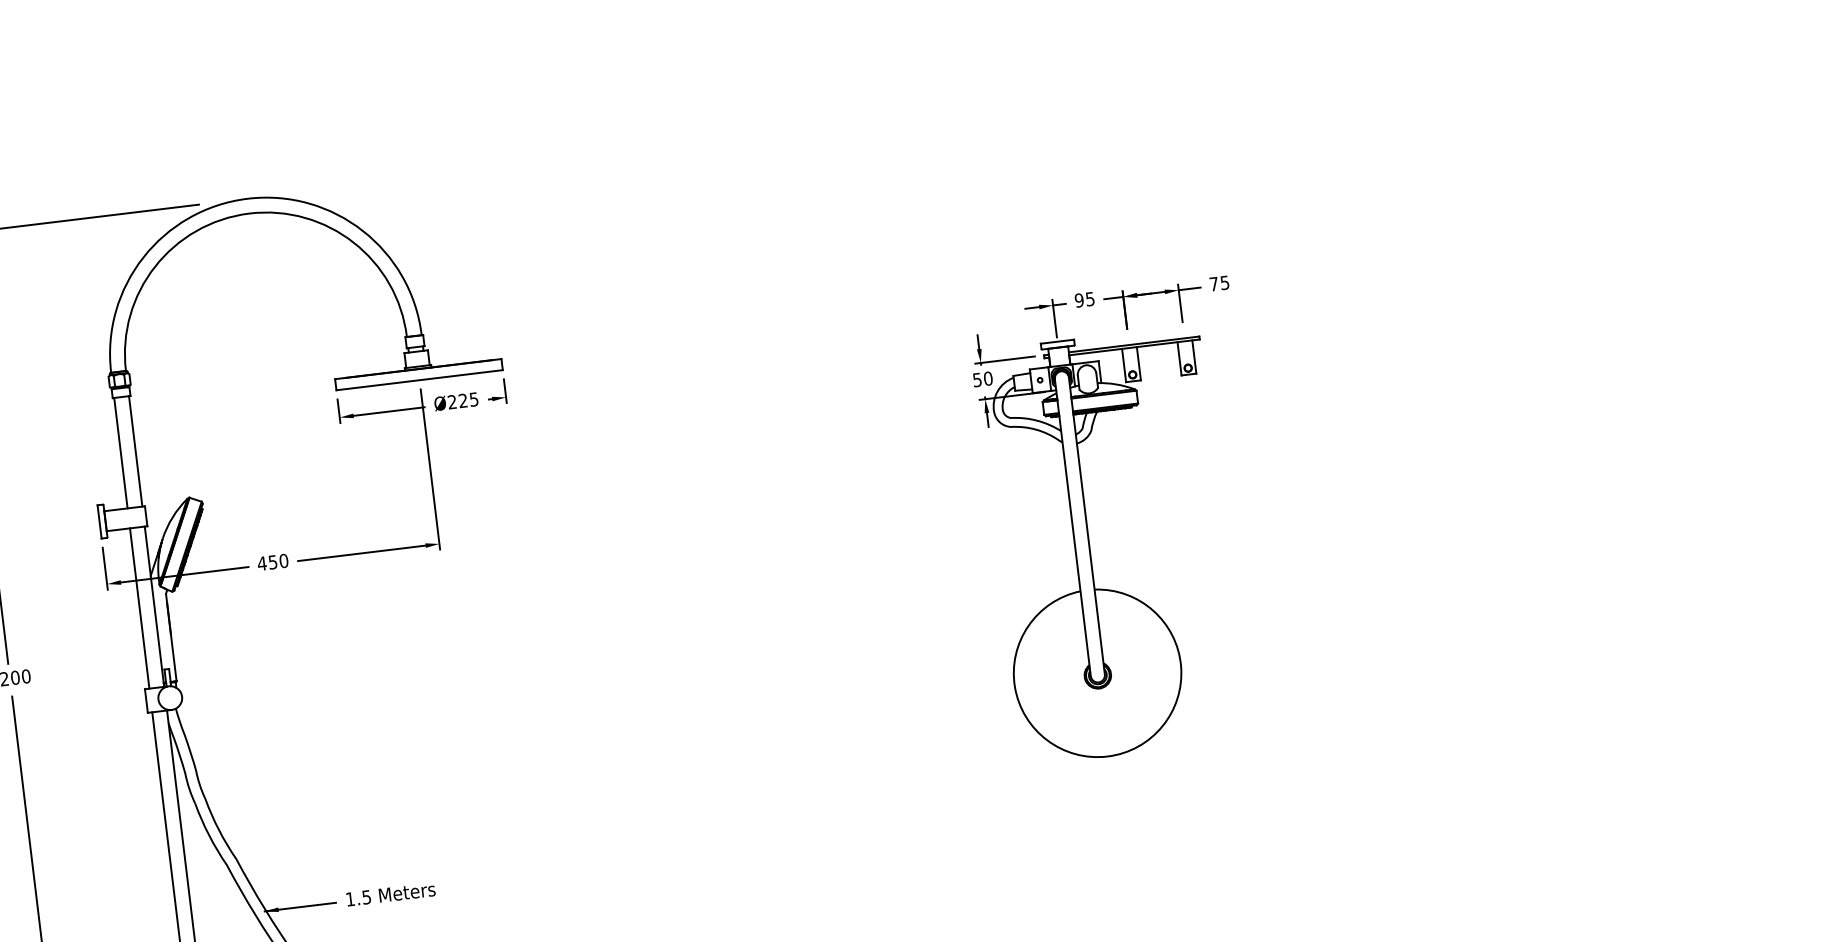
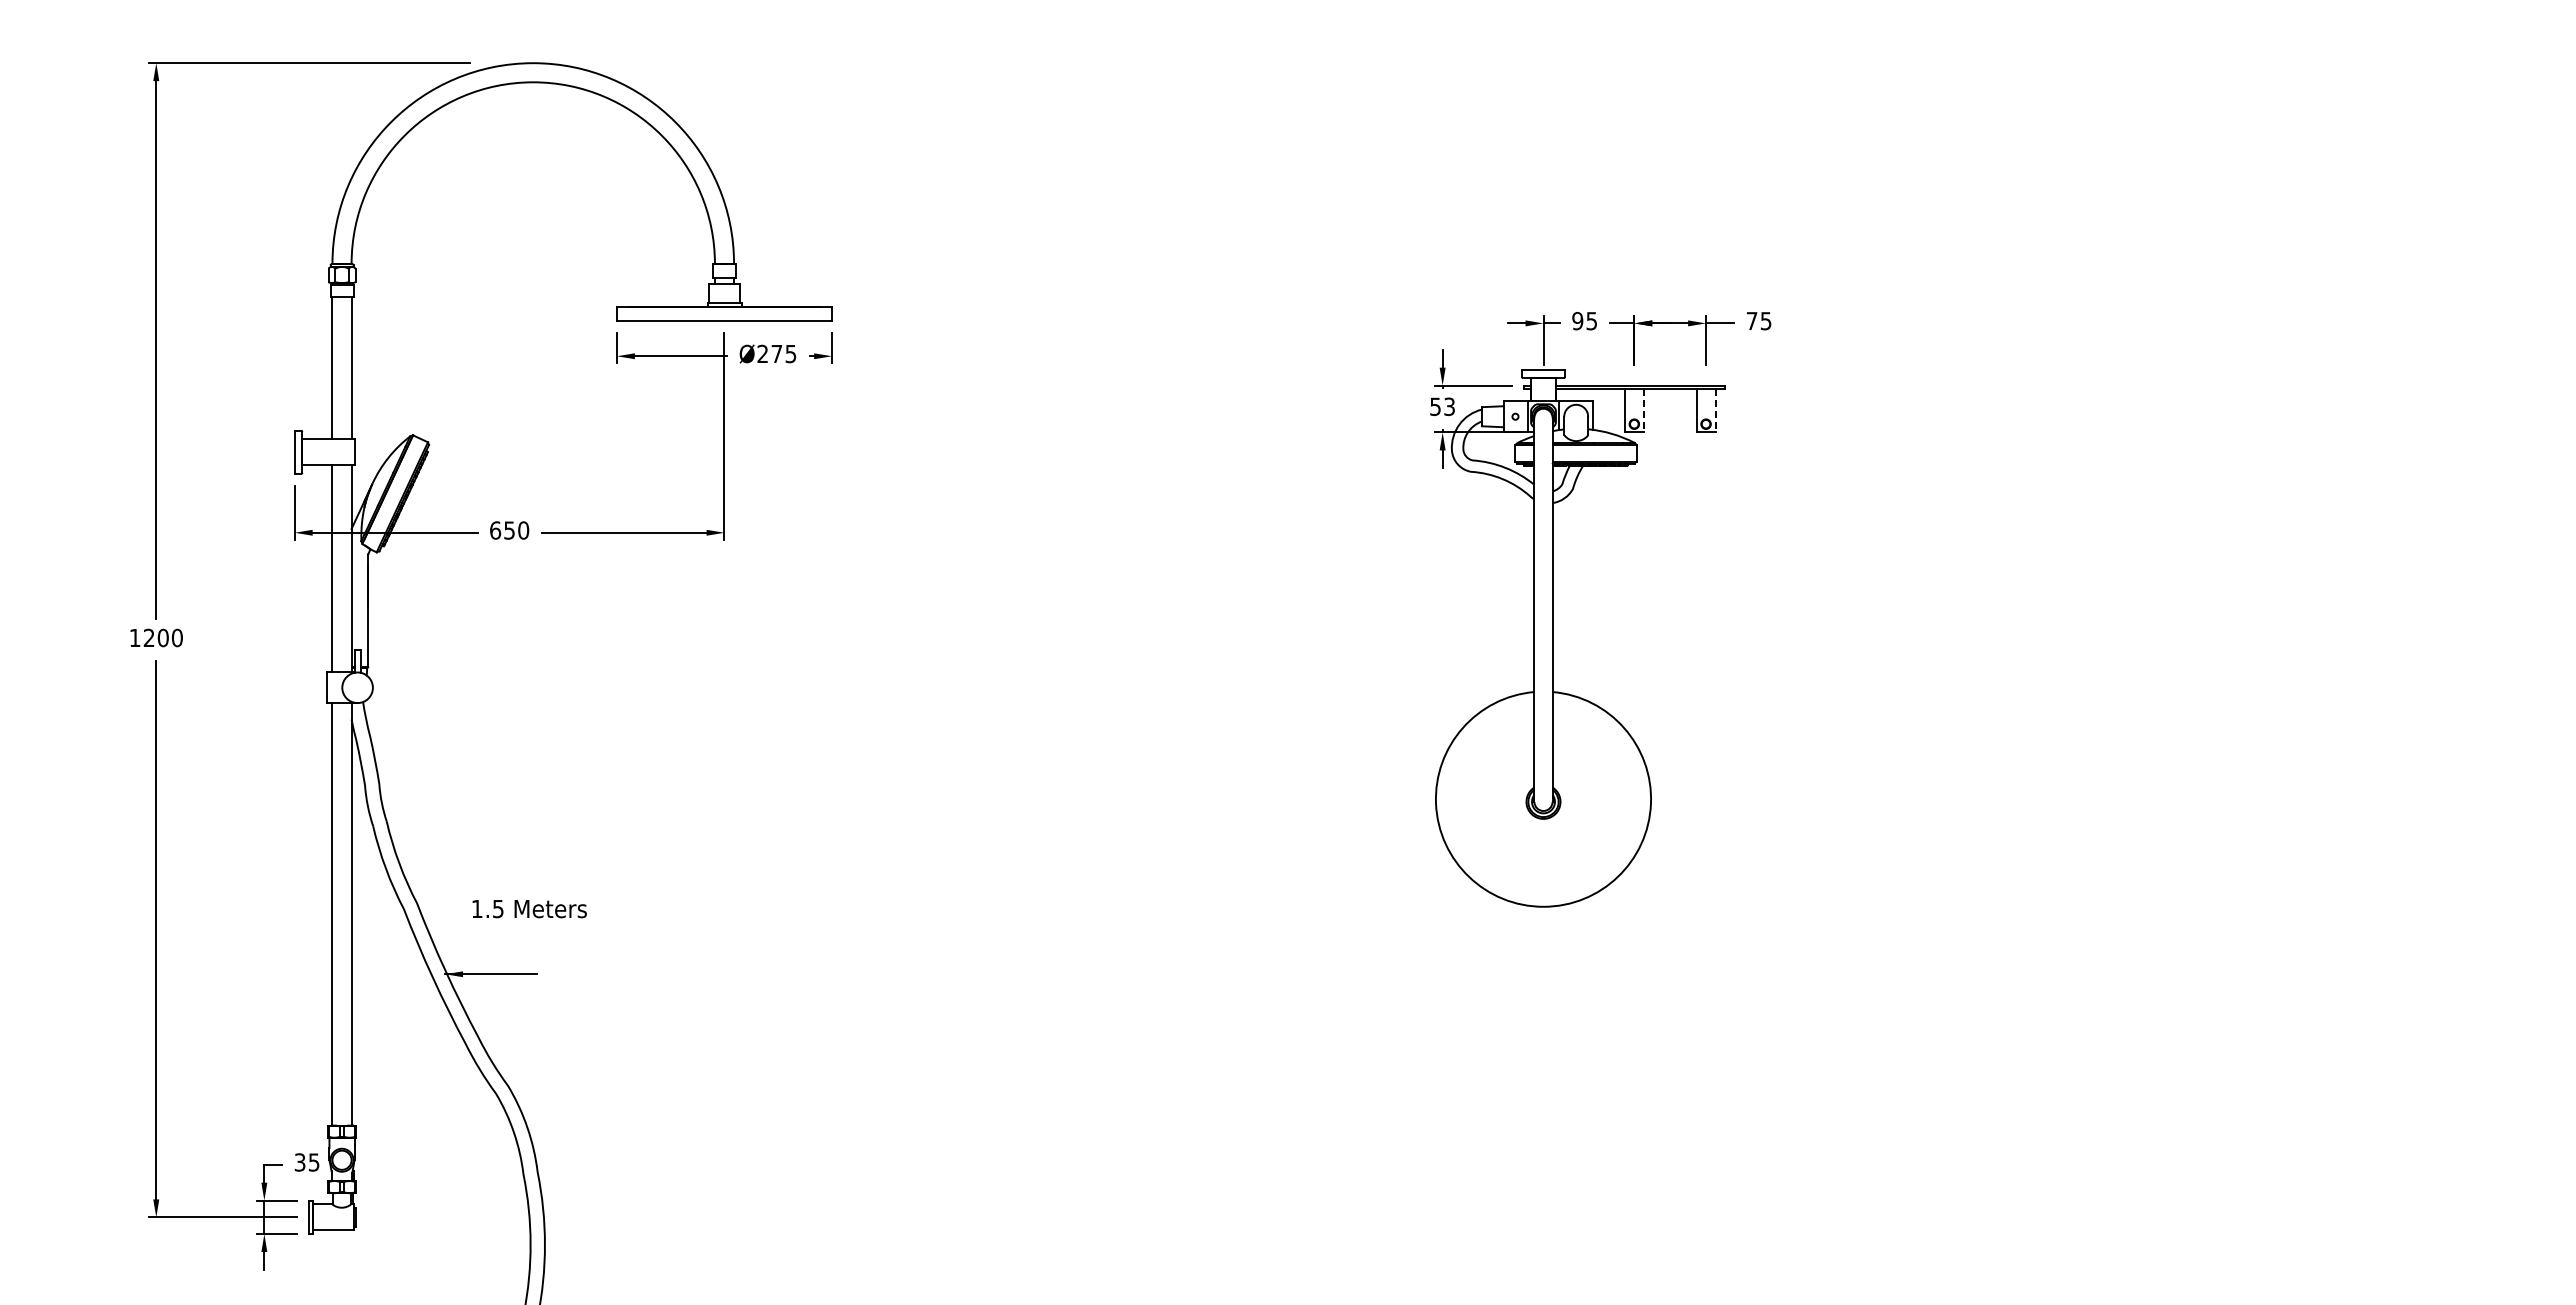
line: (1194, 356) -> (1715, 410), solid -> dashed
line: (1138, 363) -> (1643, 410), solid -> dashed
text: (988, 378) -> (1449, 406), 50 -> 53
text: (462, 400) -> (776, 353), Ø225 -> Ø275
text: (262, 563) -> (495, 530), 450 -> 650
text: (390, 894) -> (529, 909), moved

